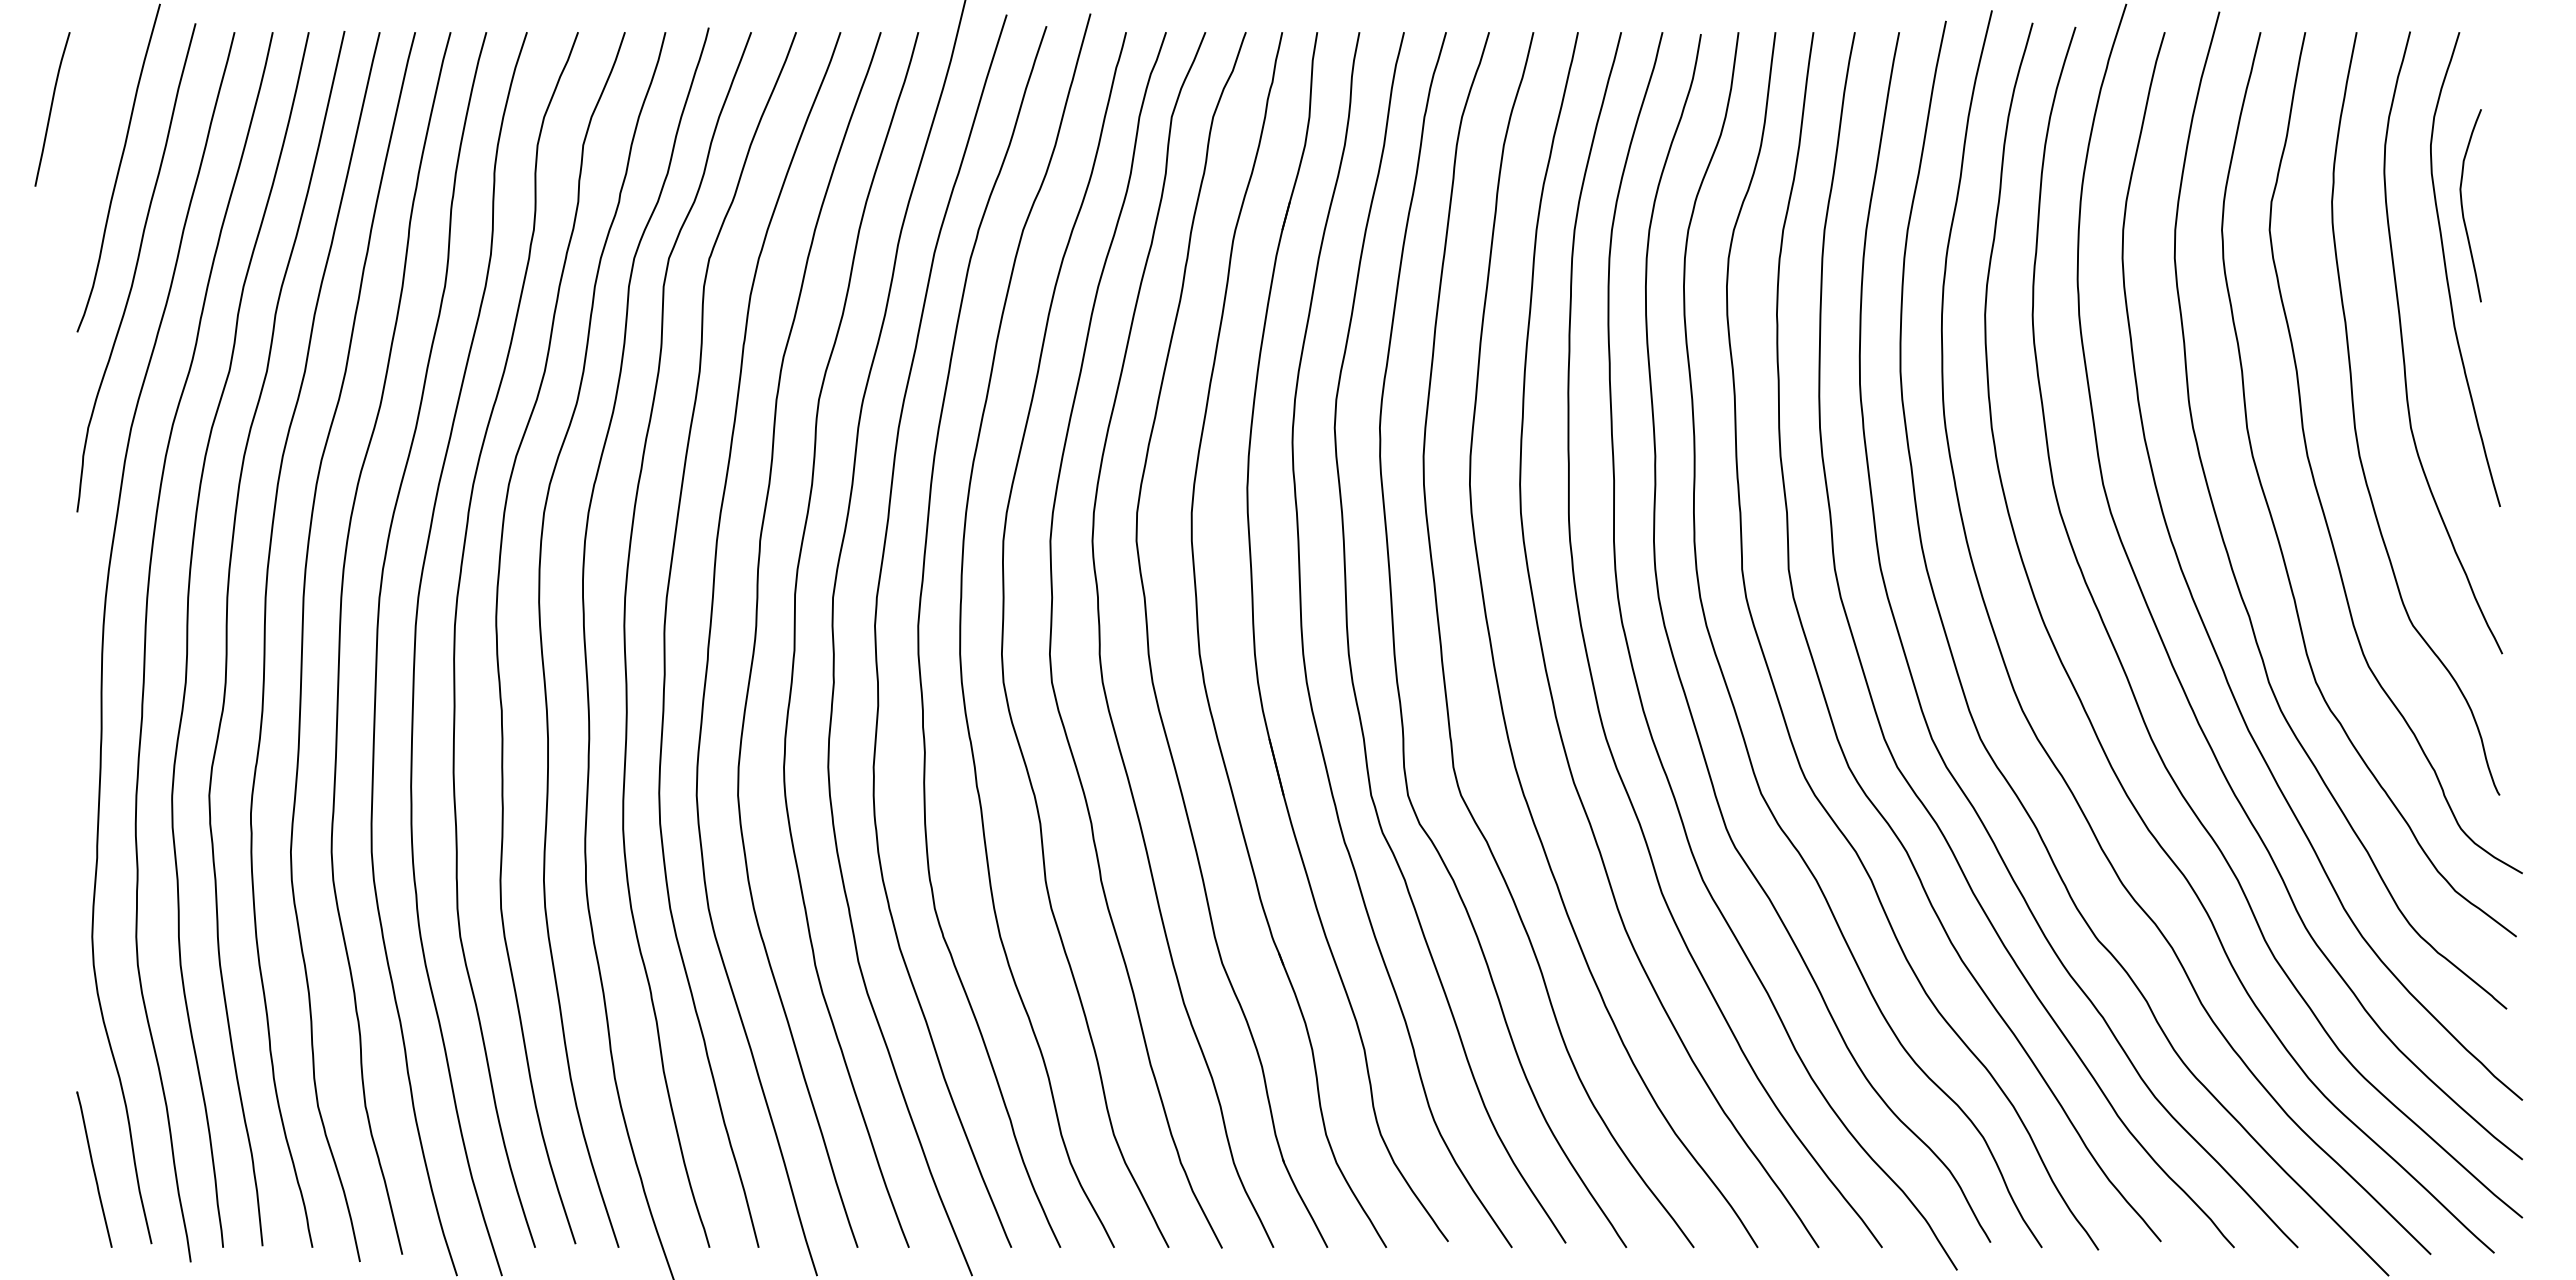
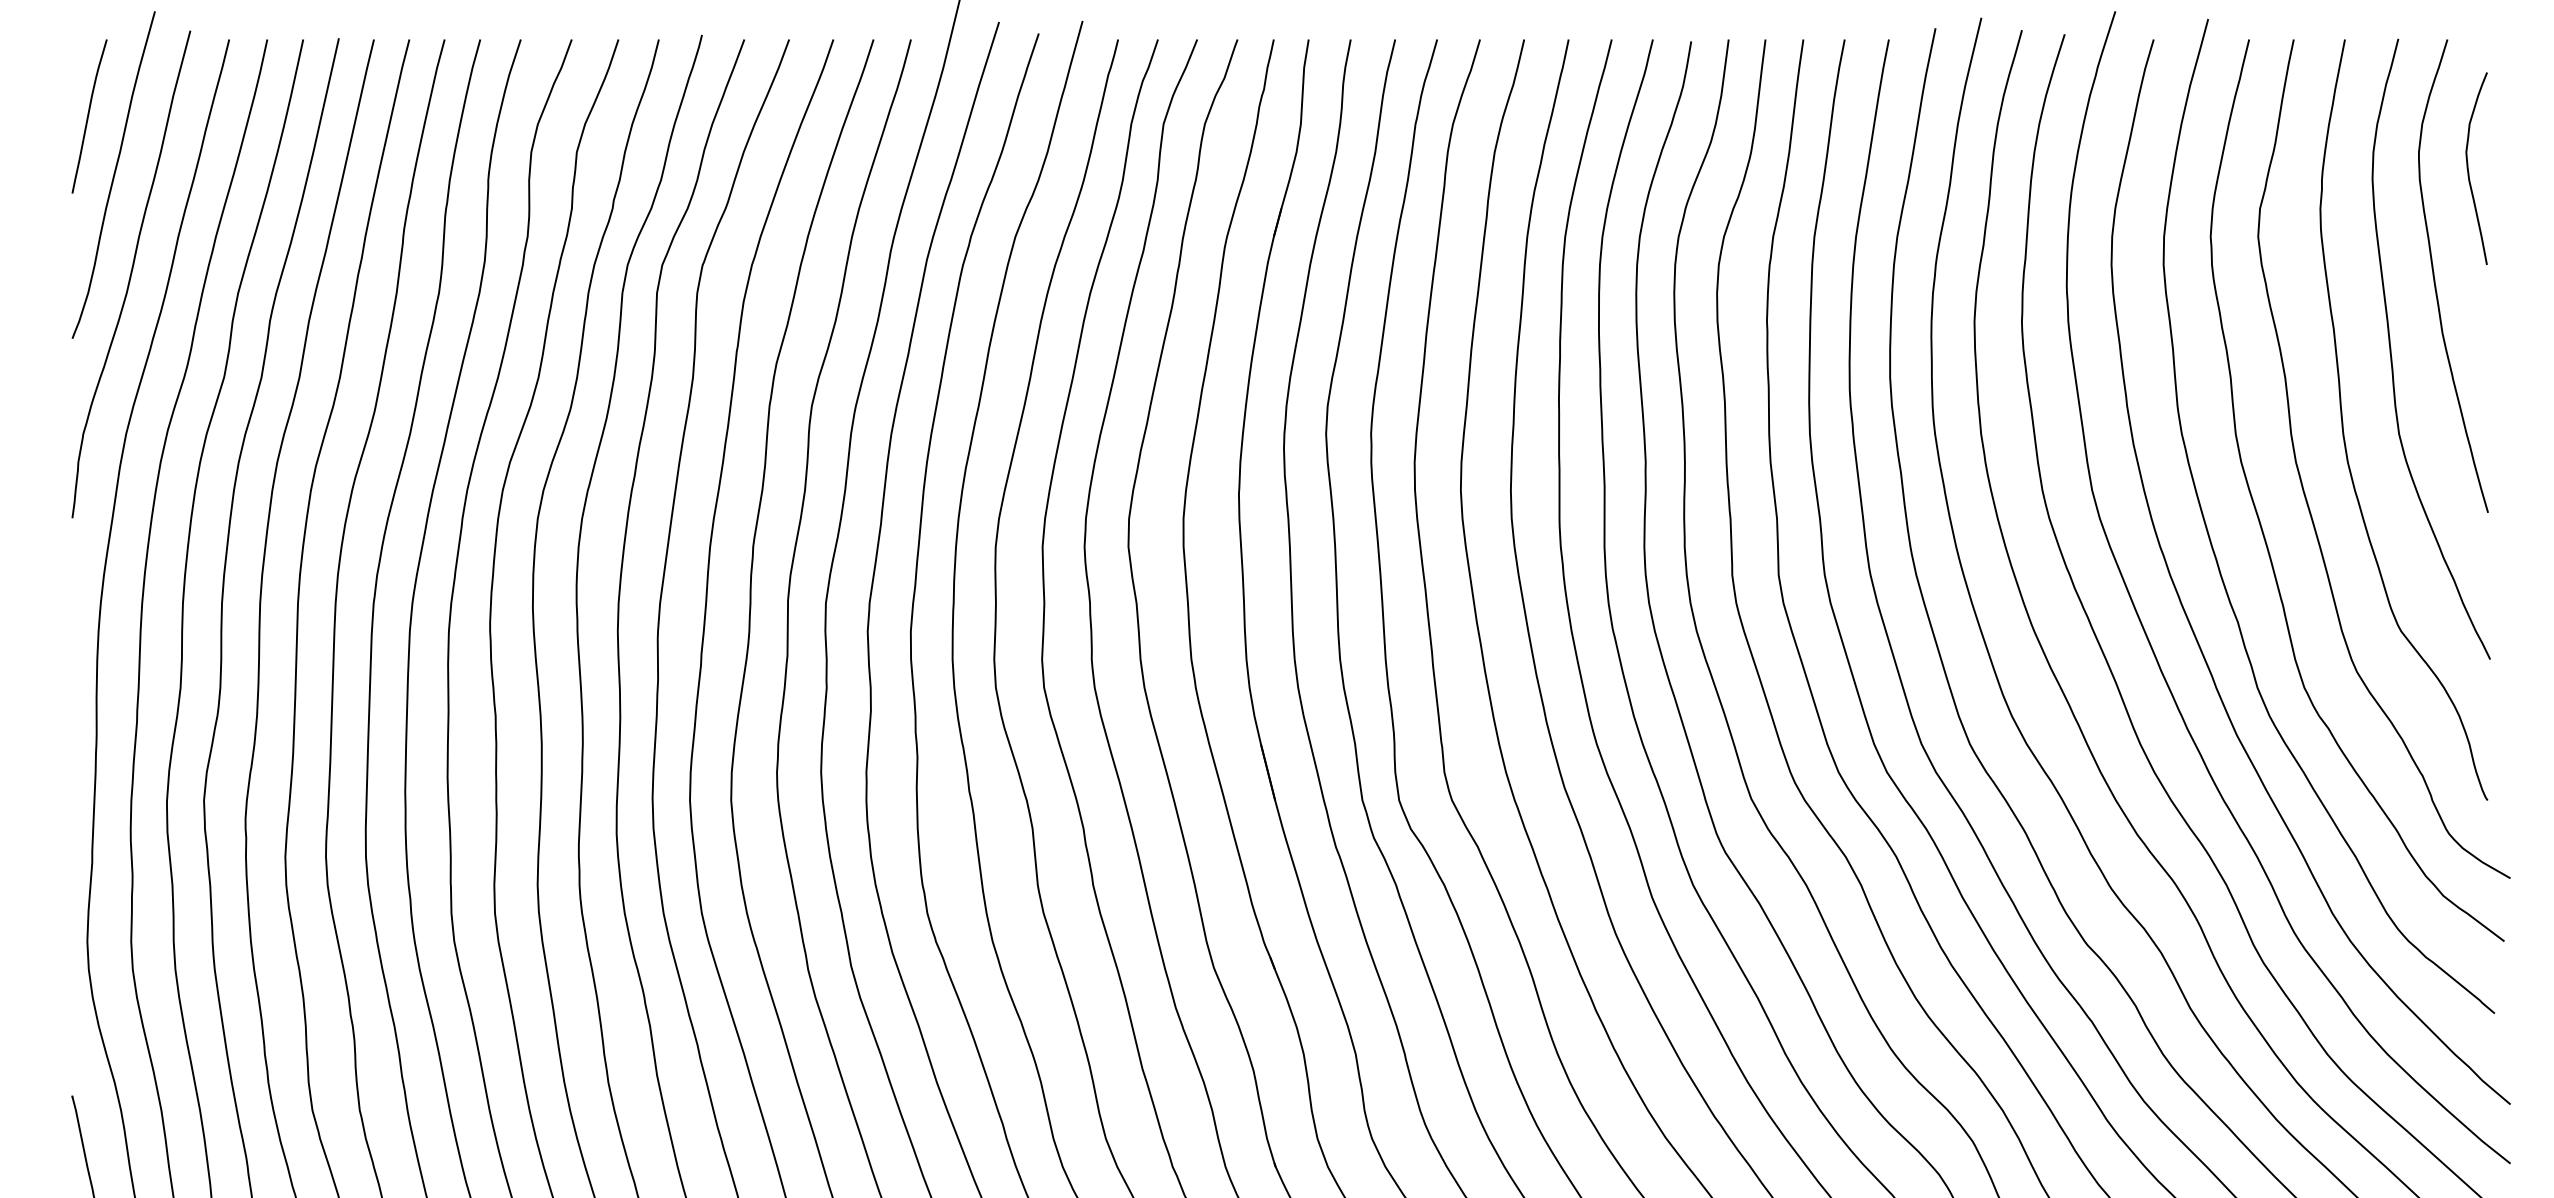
curve: (51, 109) -> (88, 116), moved
curve: (2463, 208) -> (2469, 171), moved

